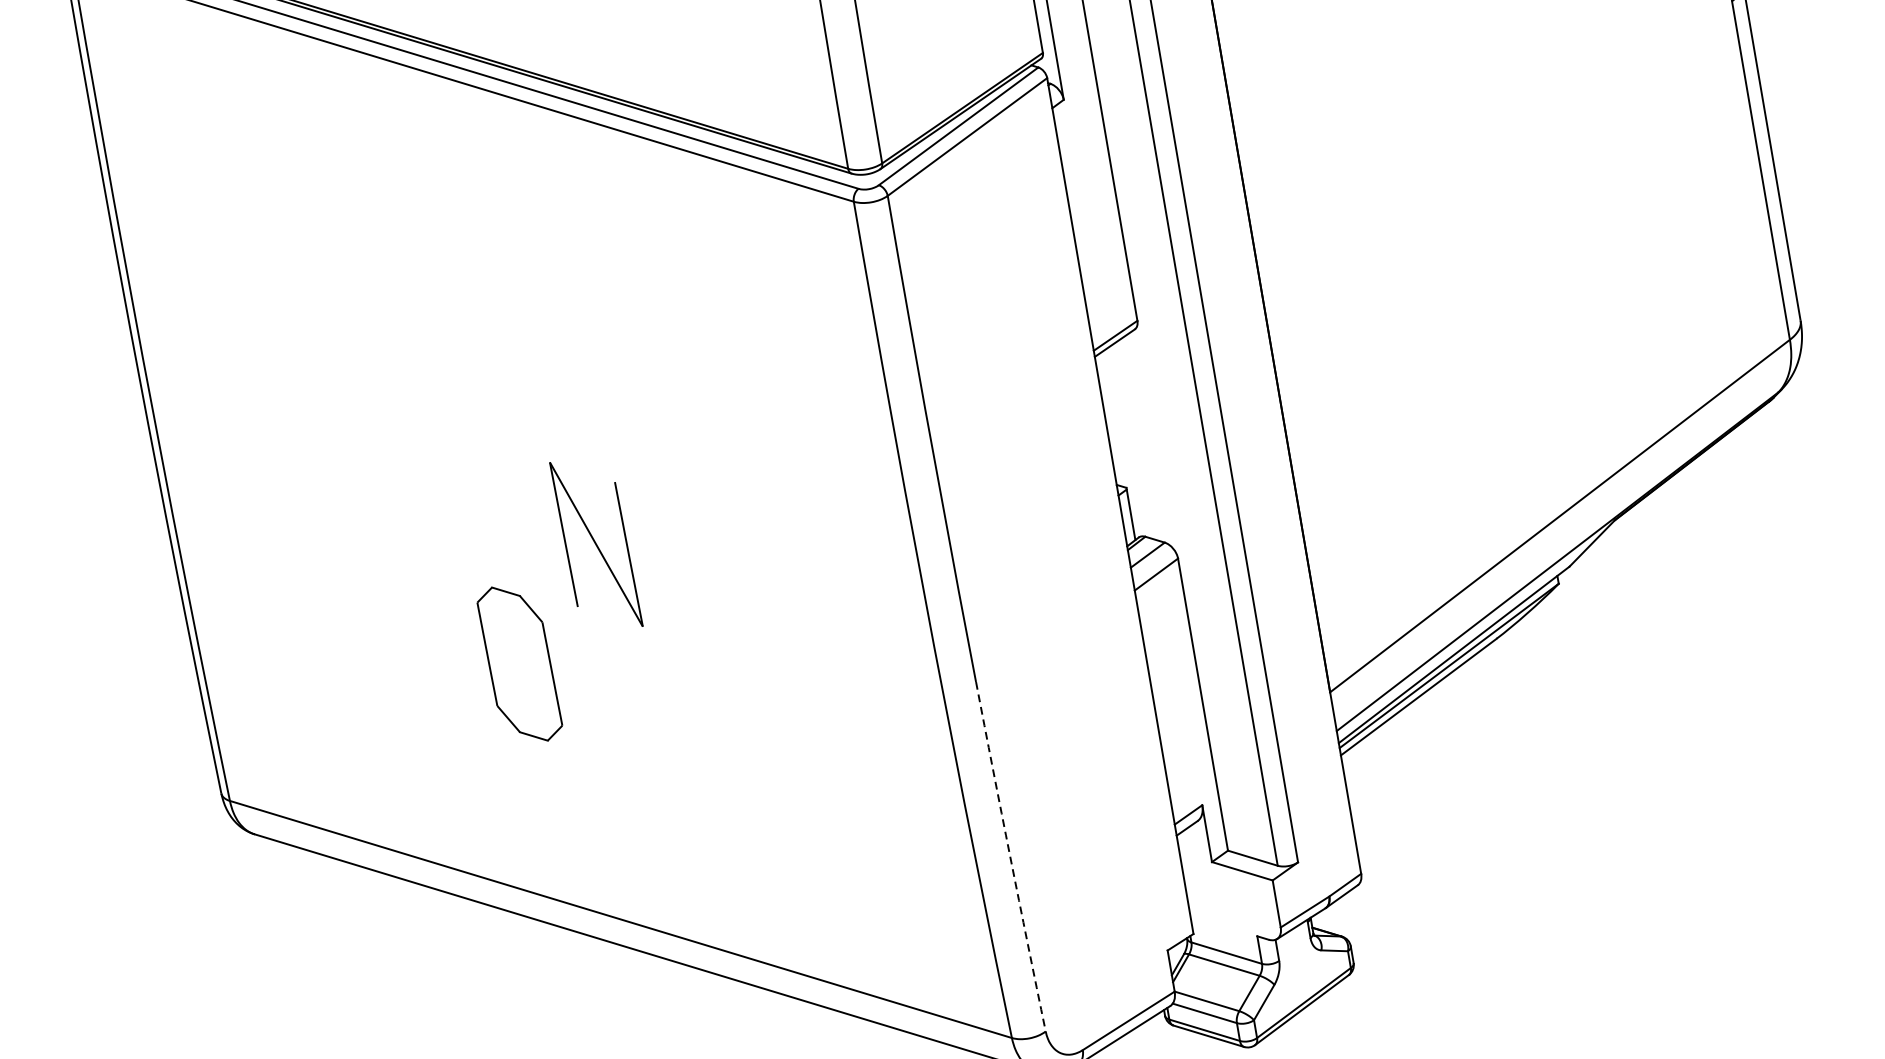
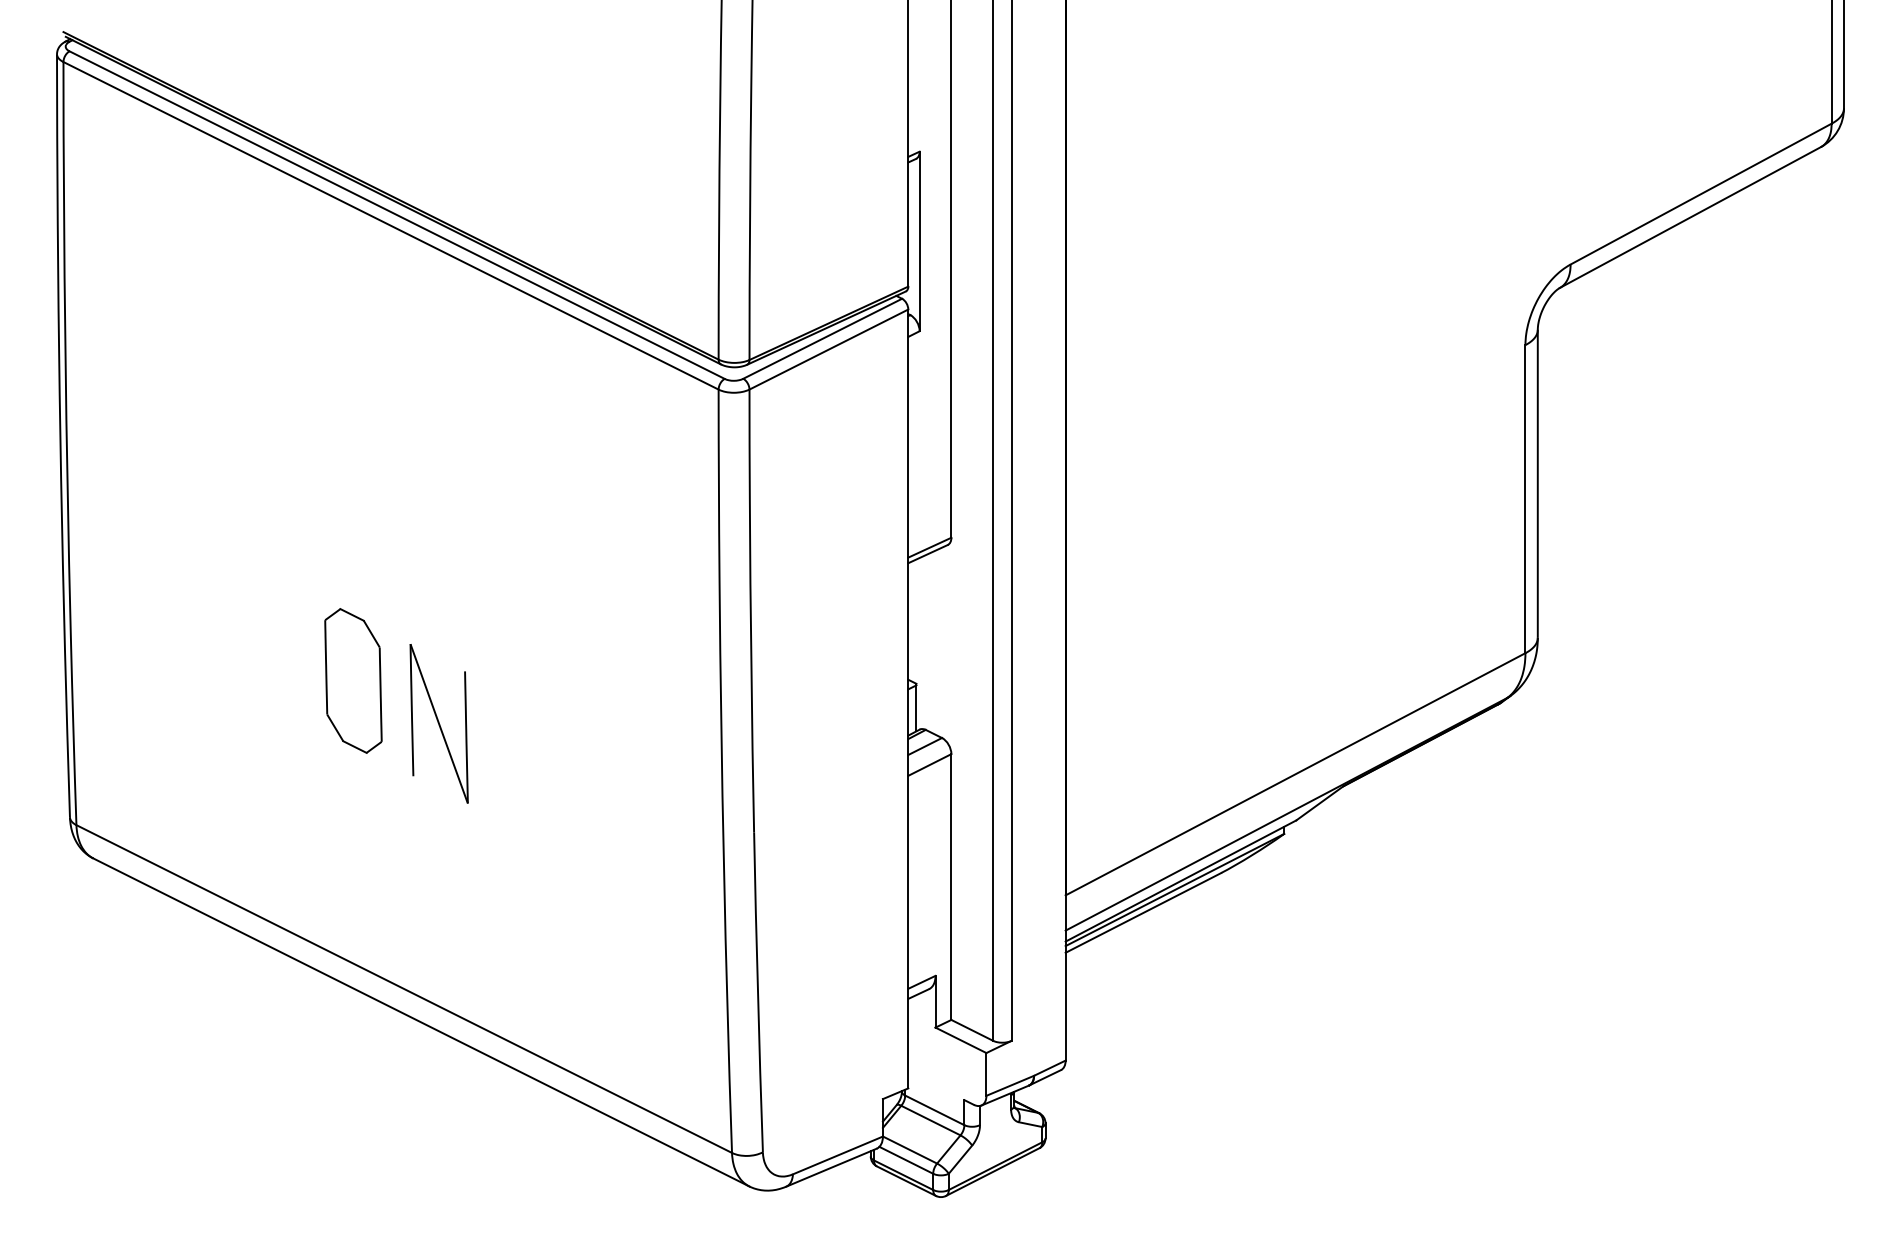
part: (595, 544) -> (438, 723), moved
part: (519, 663) -> (353, 680), moved
arc: (1009, 856) -> (757, 992), dashed -> solid

